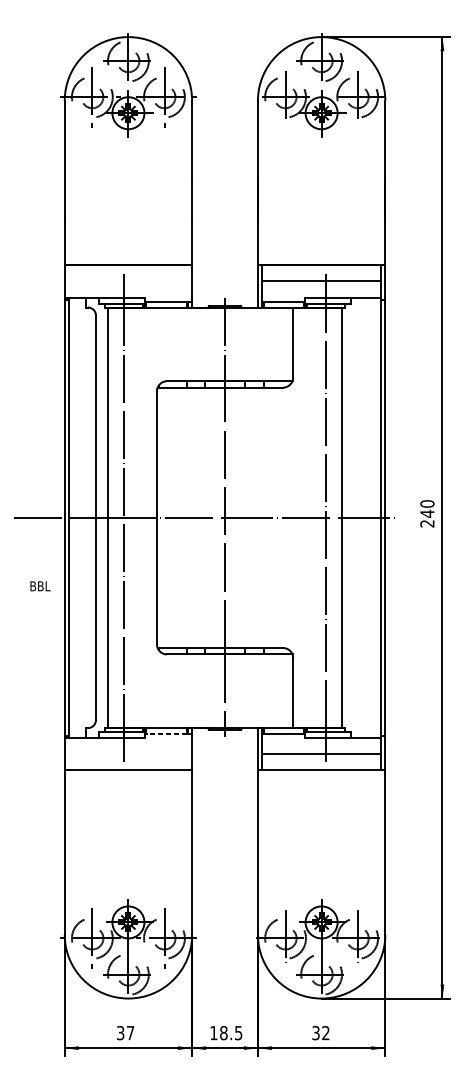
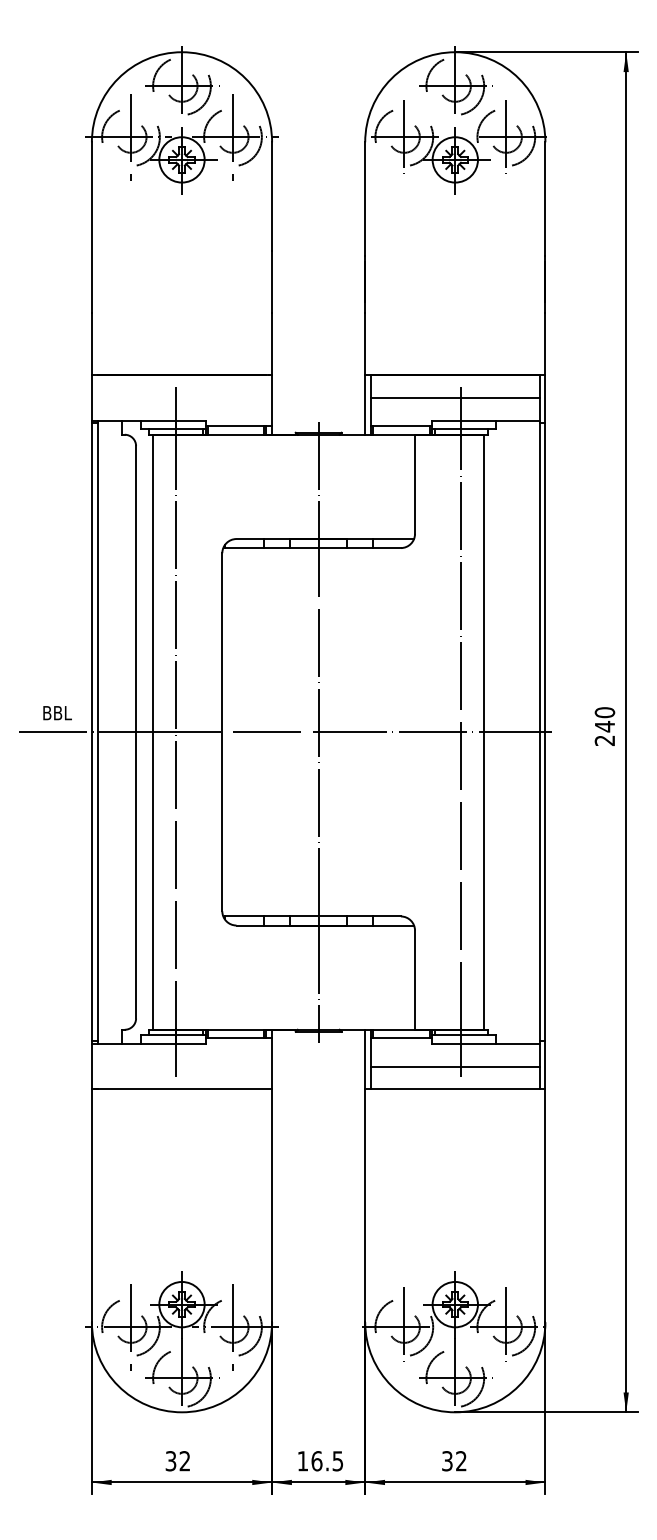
text: (40, 586) -> (57, 713), moved
line: (166, 734) -> (235, 1038), dashed -> solid
text: (130, 1033) -> (184, 1461), 37 -> 32
text: (223, 1033) -> (316, 1461), 18.5 -> 16.5

